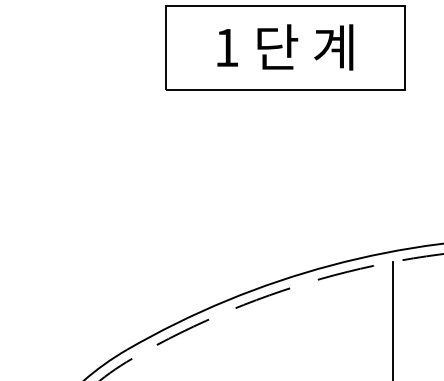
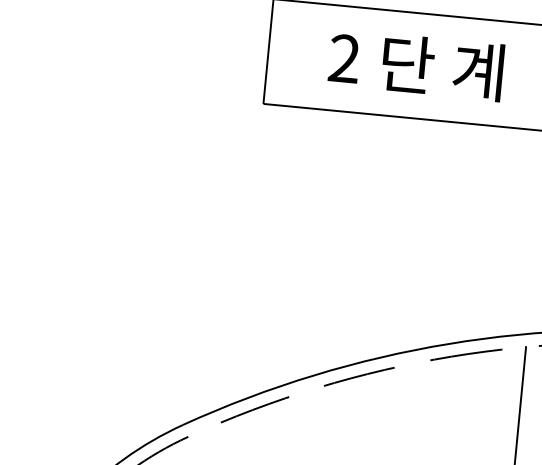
text: (226, 47) -> (343, 58), 1 -> 2

